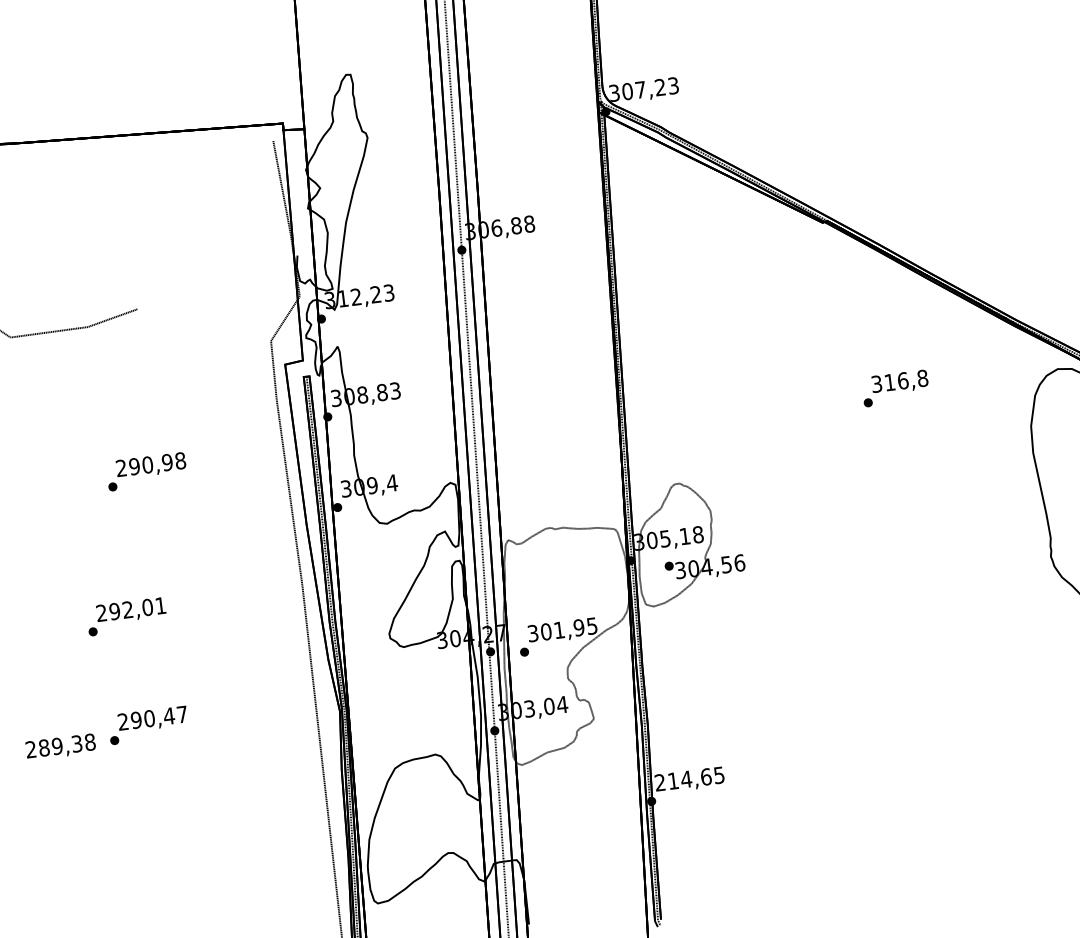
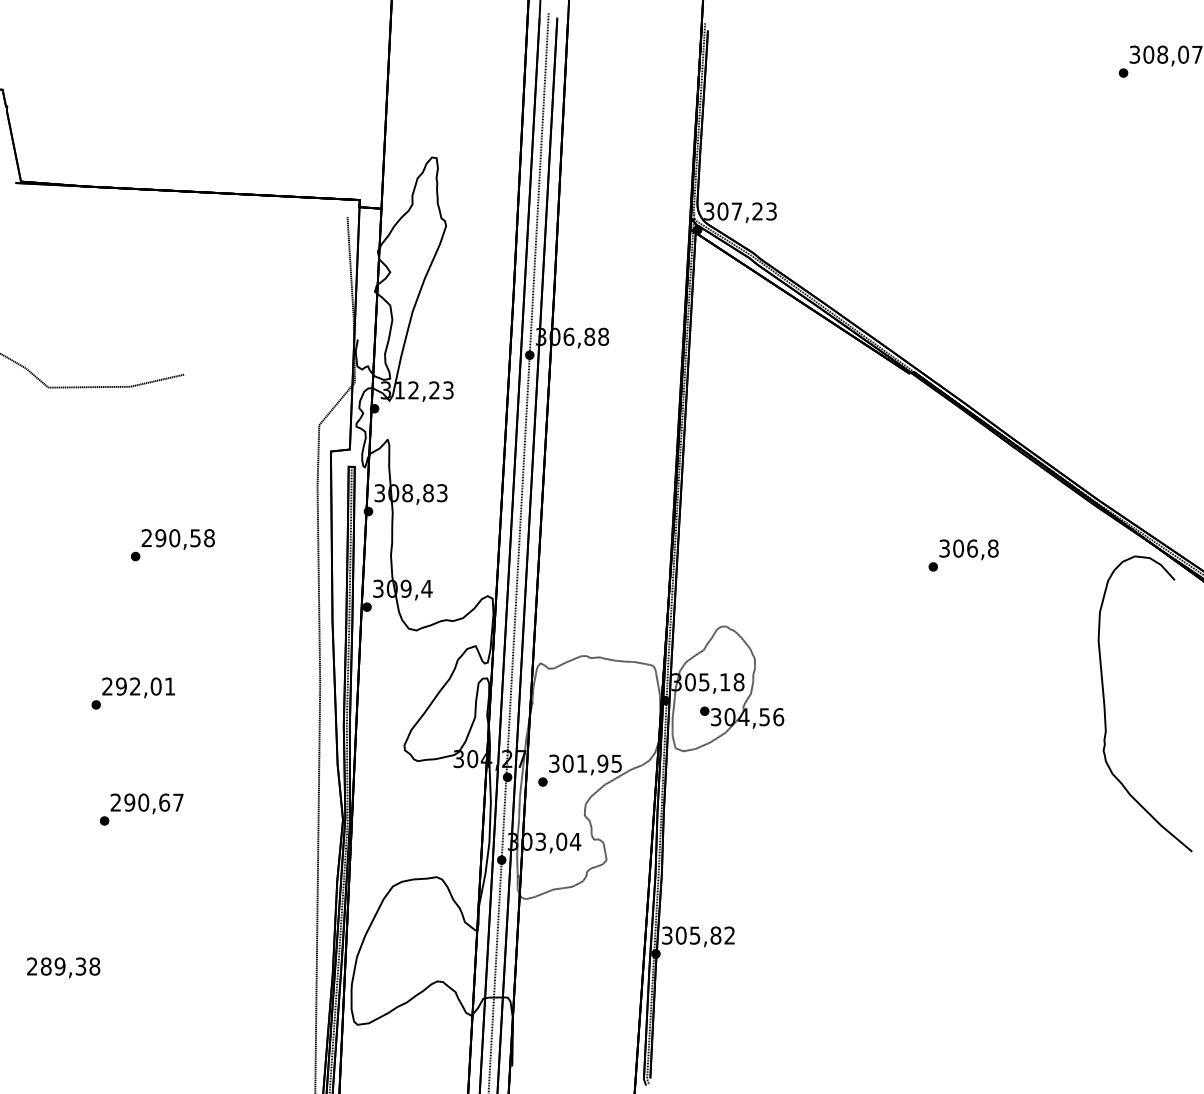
text: (889, 382) -> (958, 548), 316,8 -> 306,8
text: (167, 461) -> (195, 537), 290,98 -> 290,58
text: (169, 716) -> (164, 802), 290,47 -> 290,67
text: (60, 746) -> (63, 967), moved
text: (689, 778) -> (698, 935), 214,65 -> 305,82

